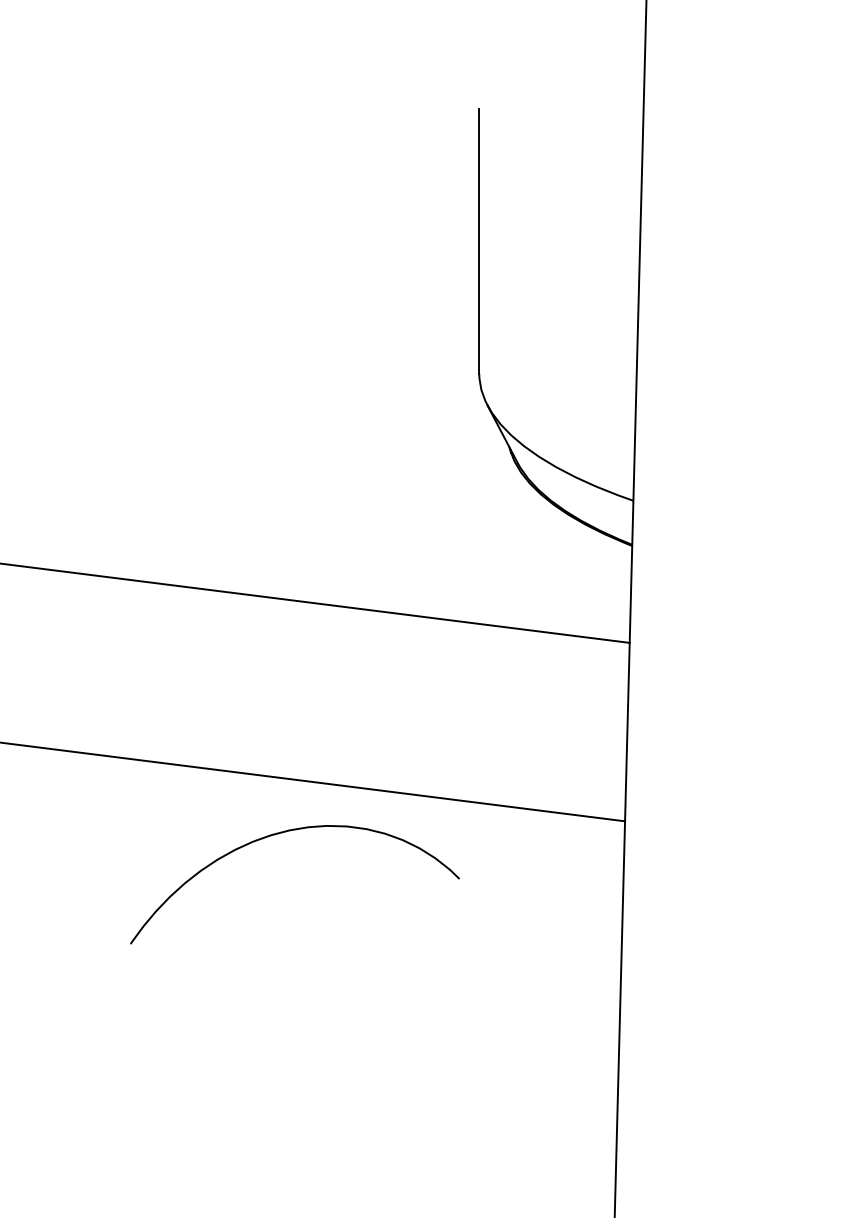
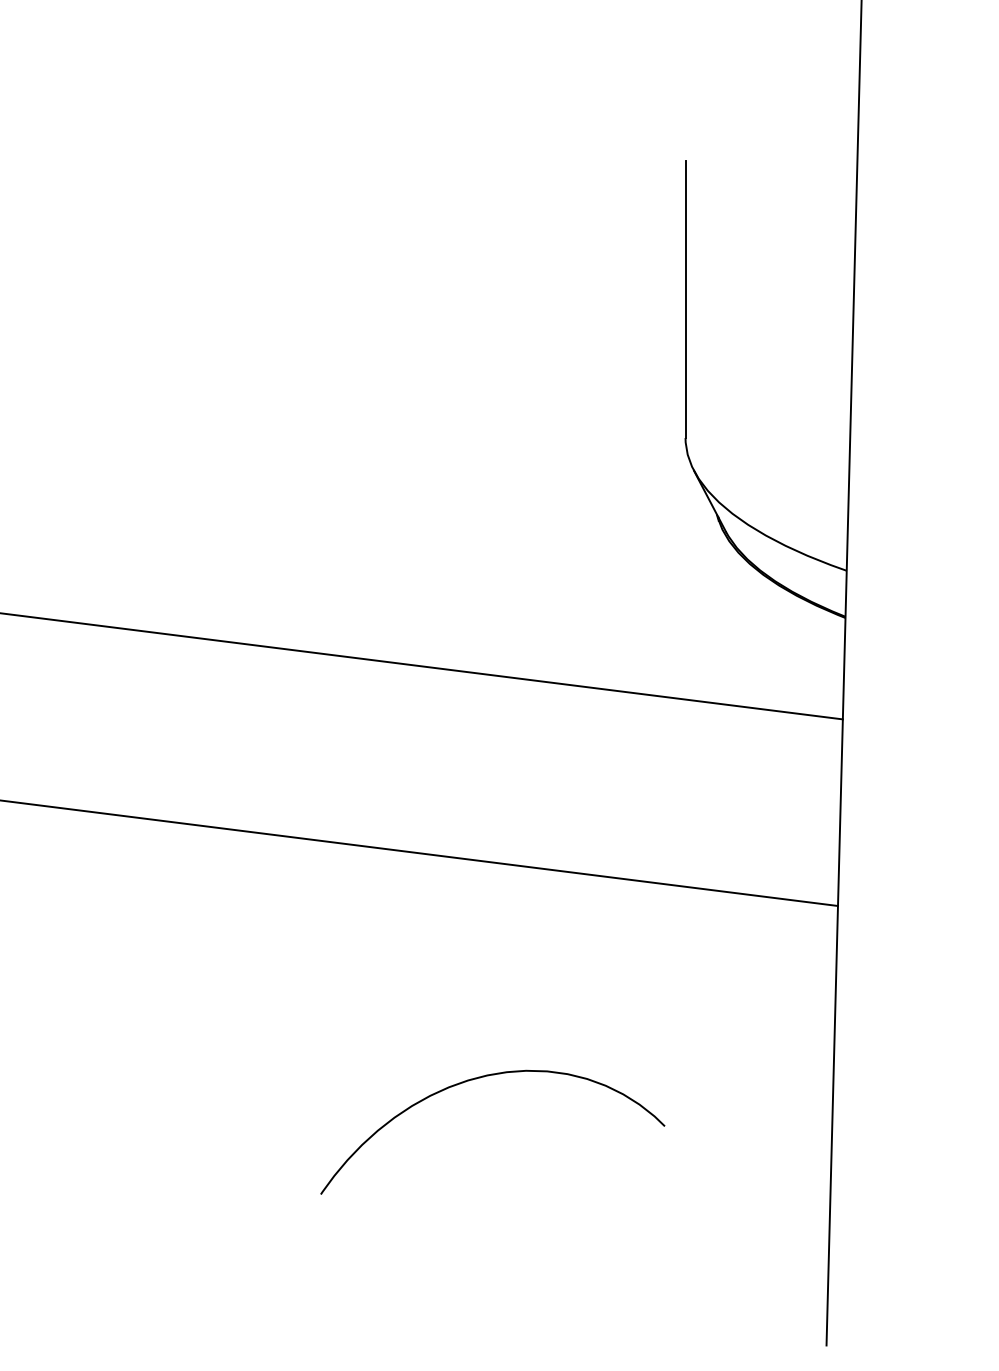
curve: (283, 833) -> (480, 1078), moved

